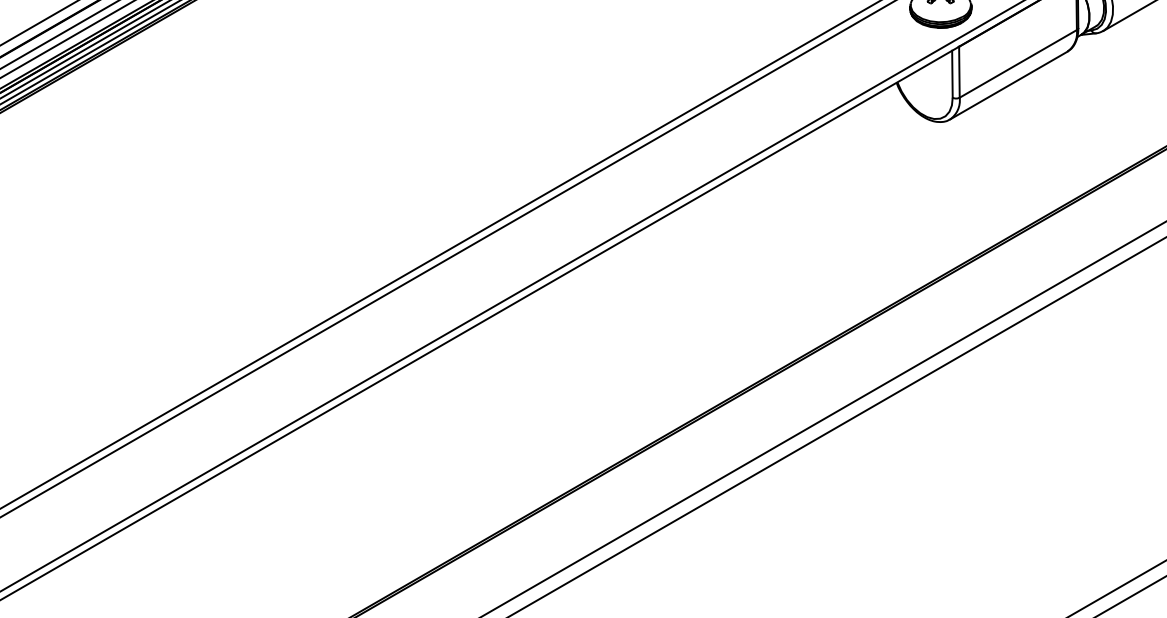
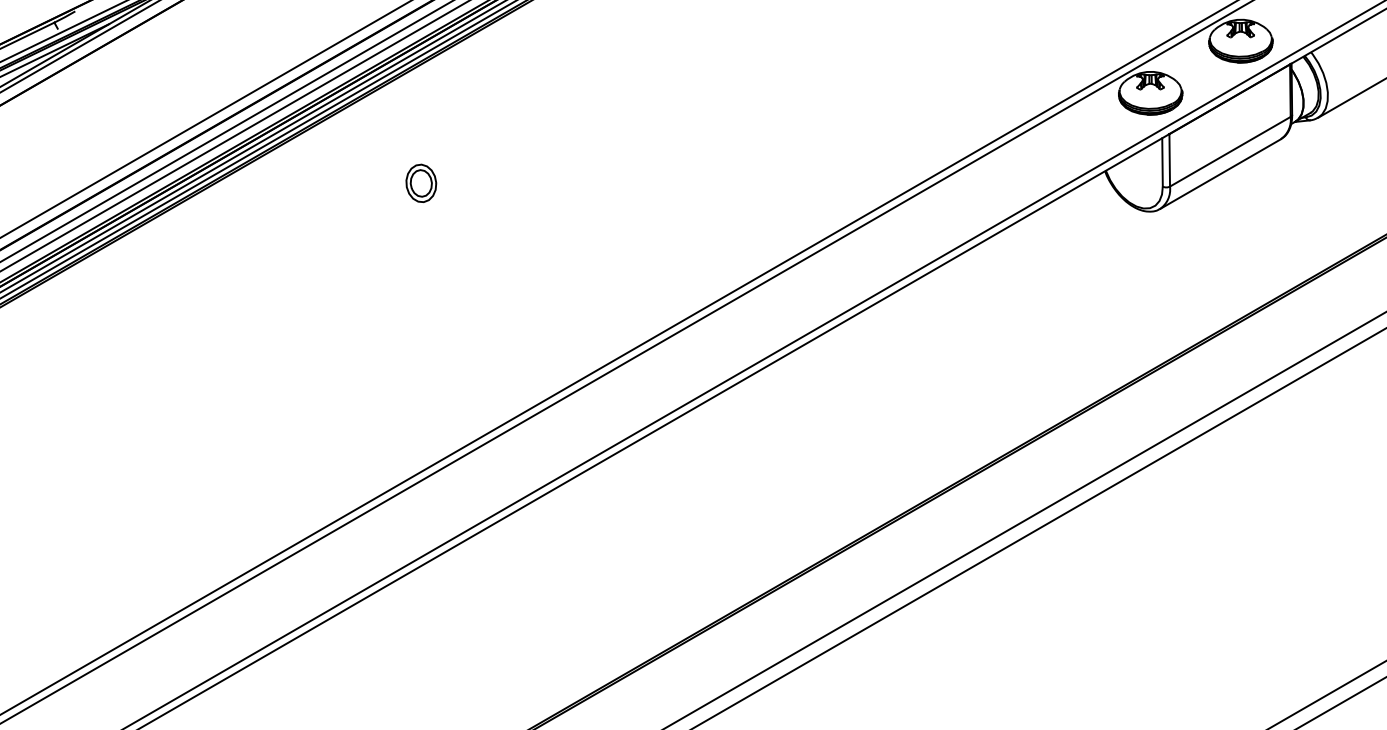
part: (232, 93) -> (421, 182), added

